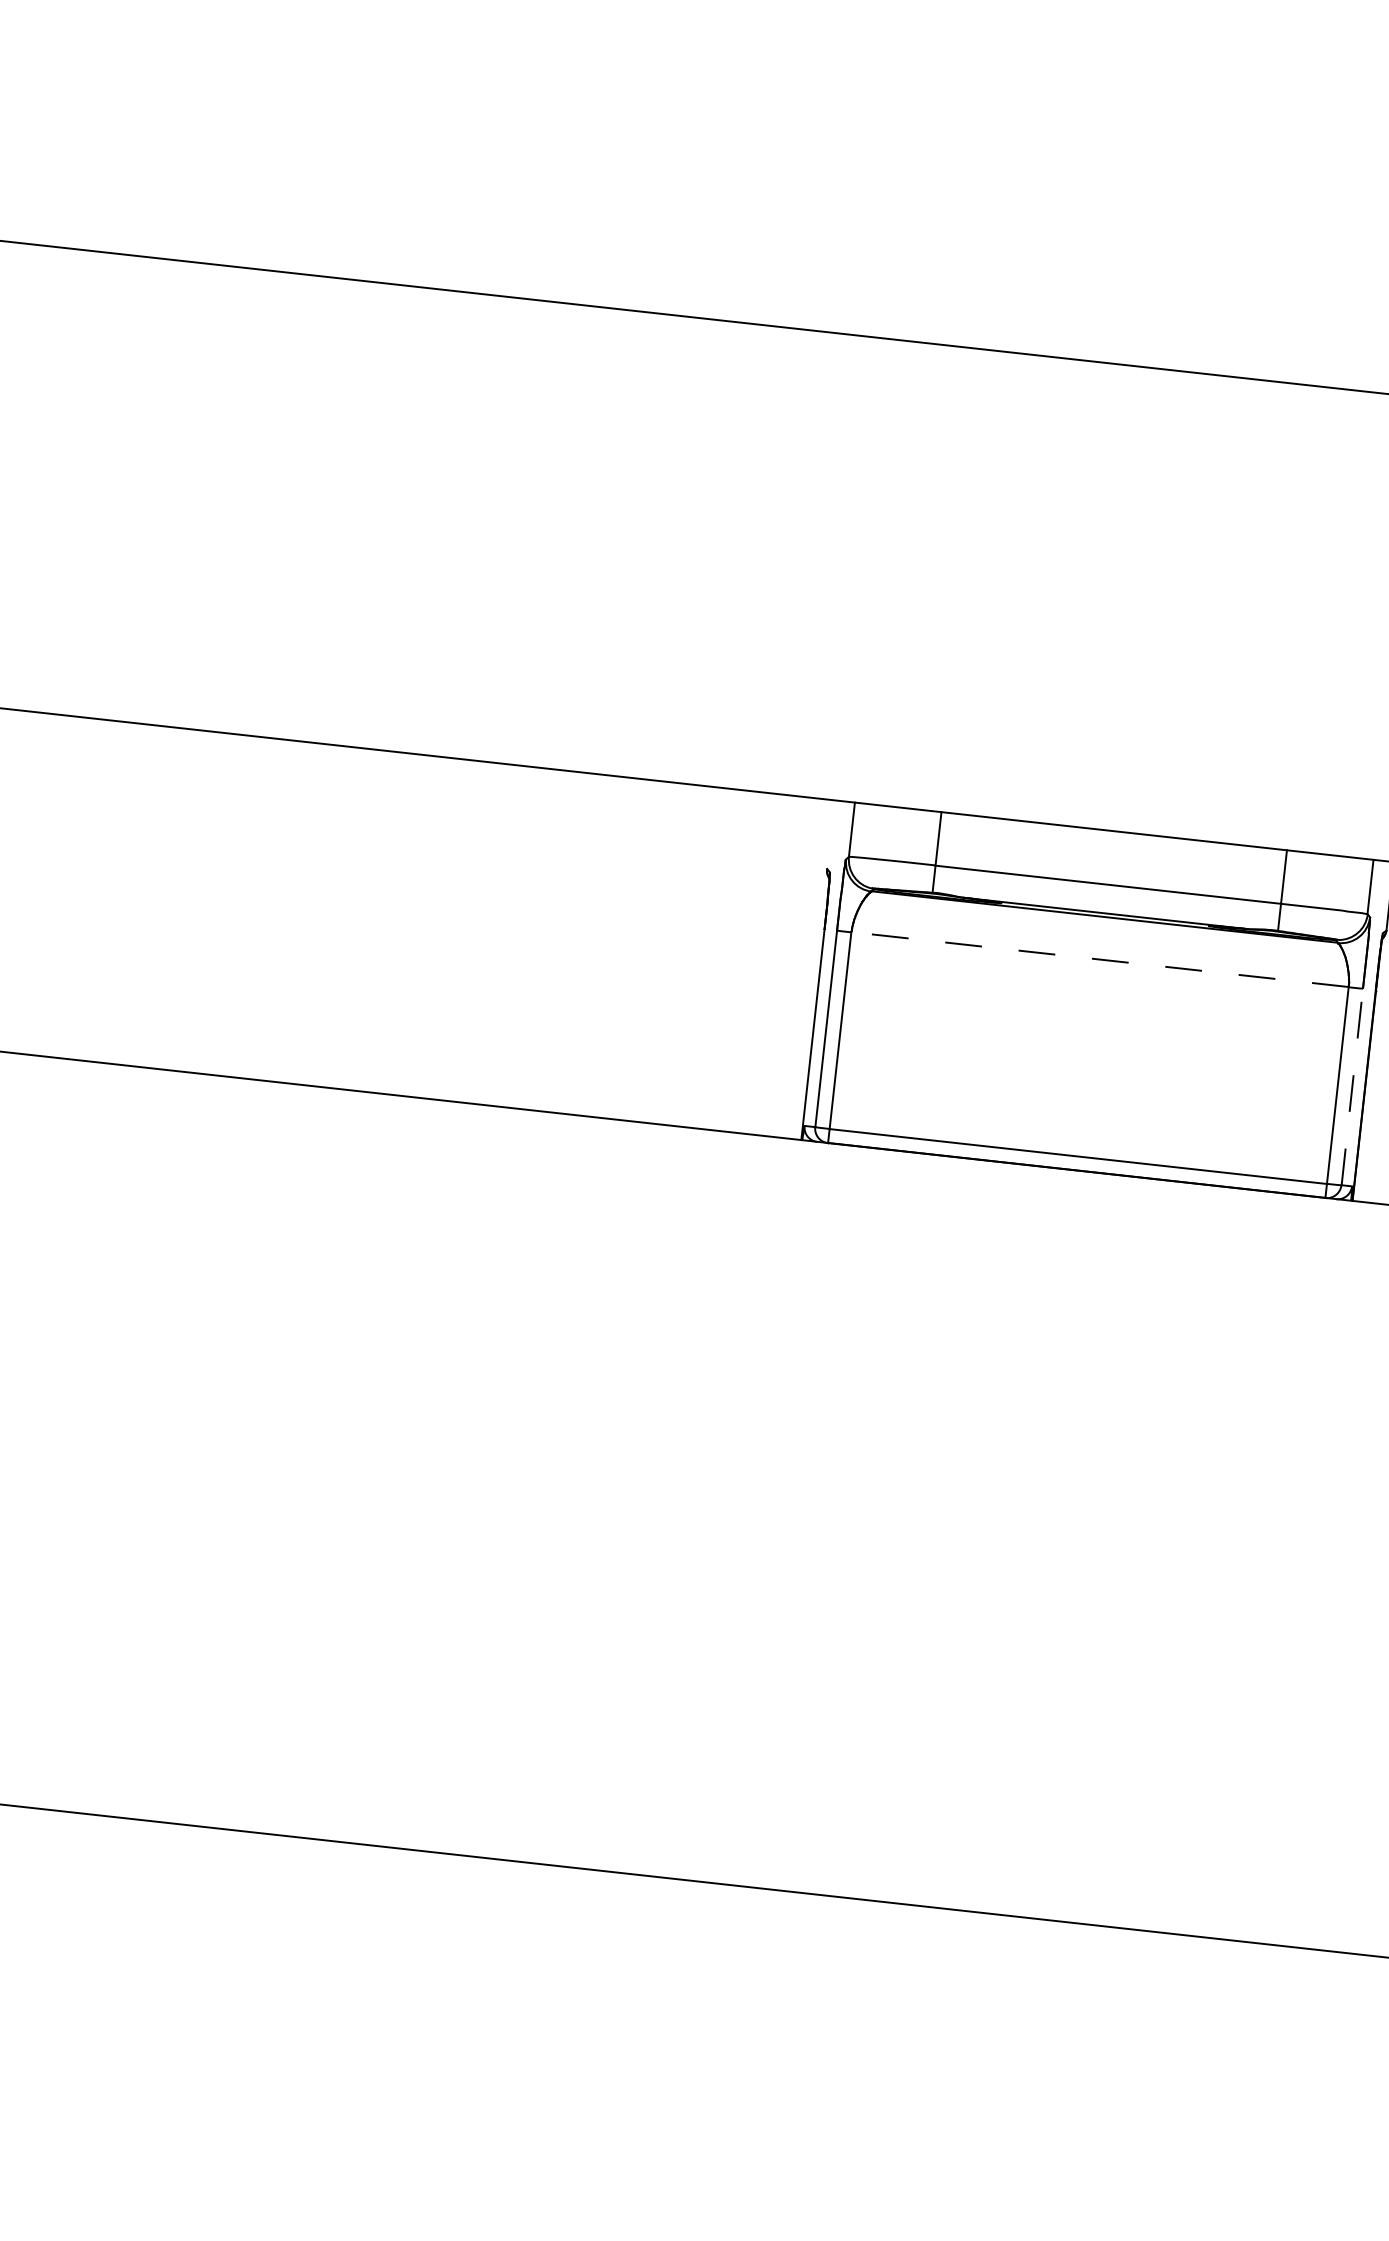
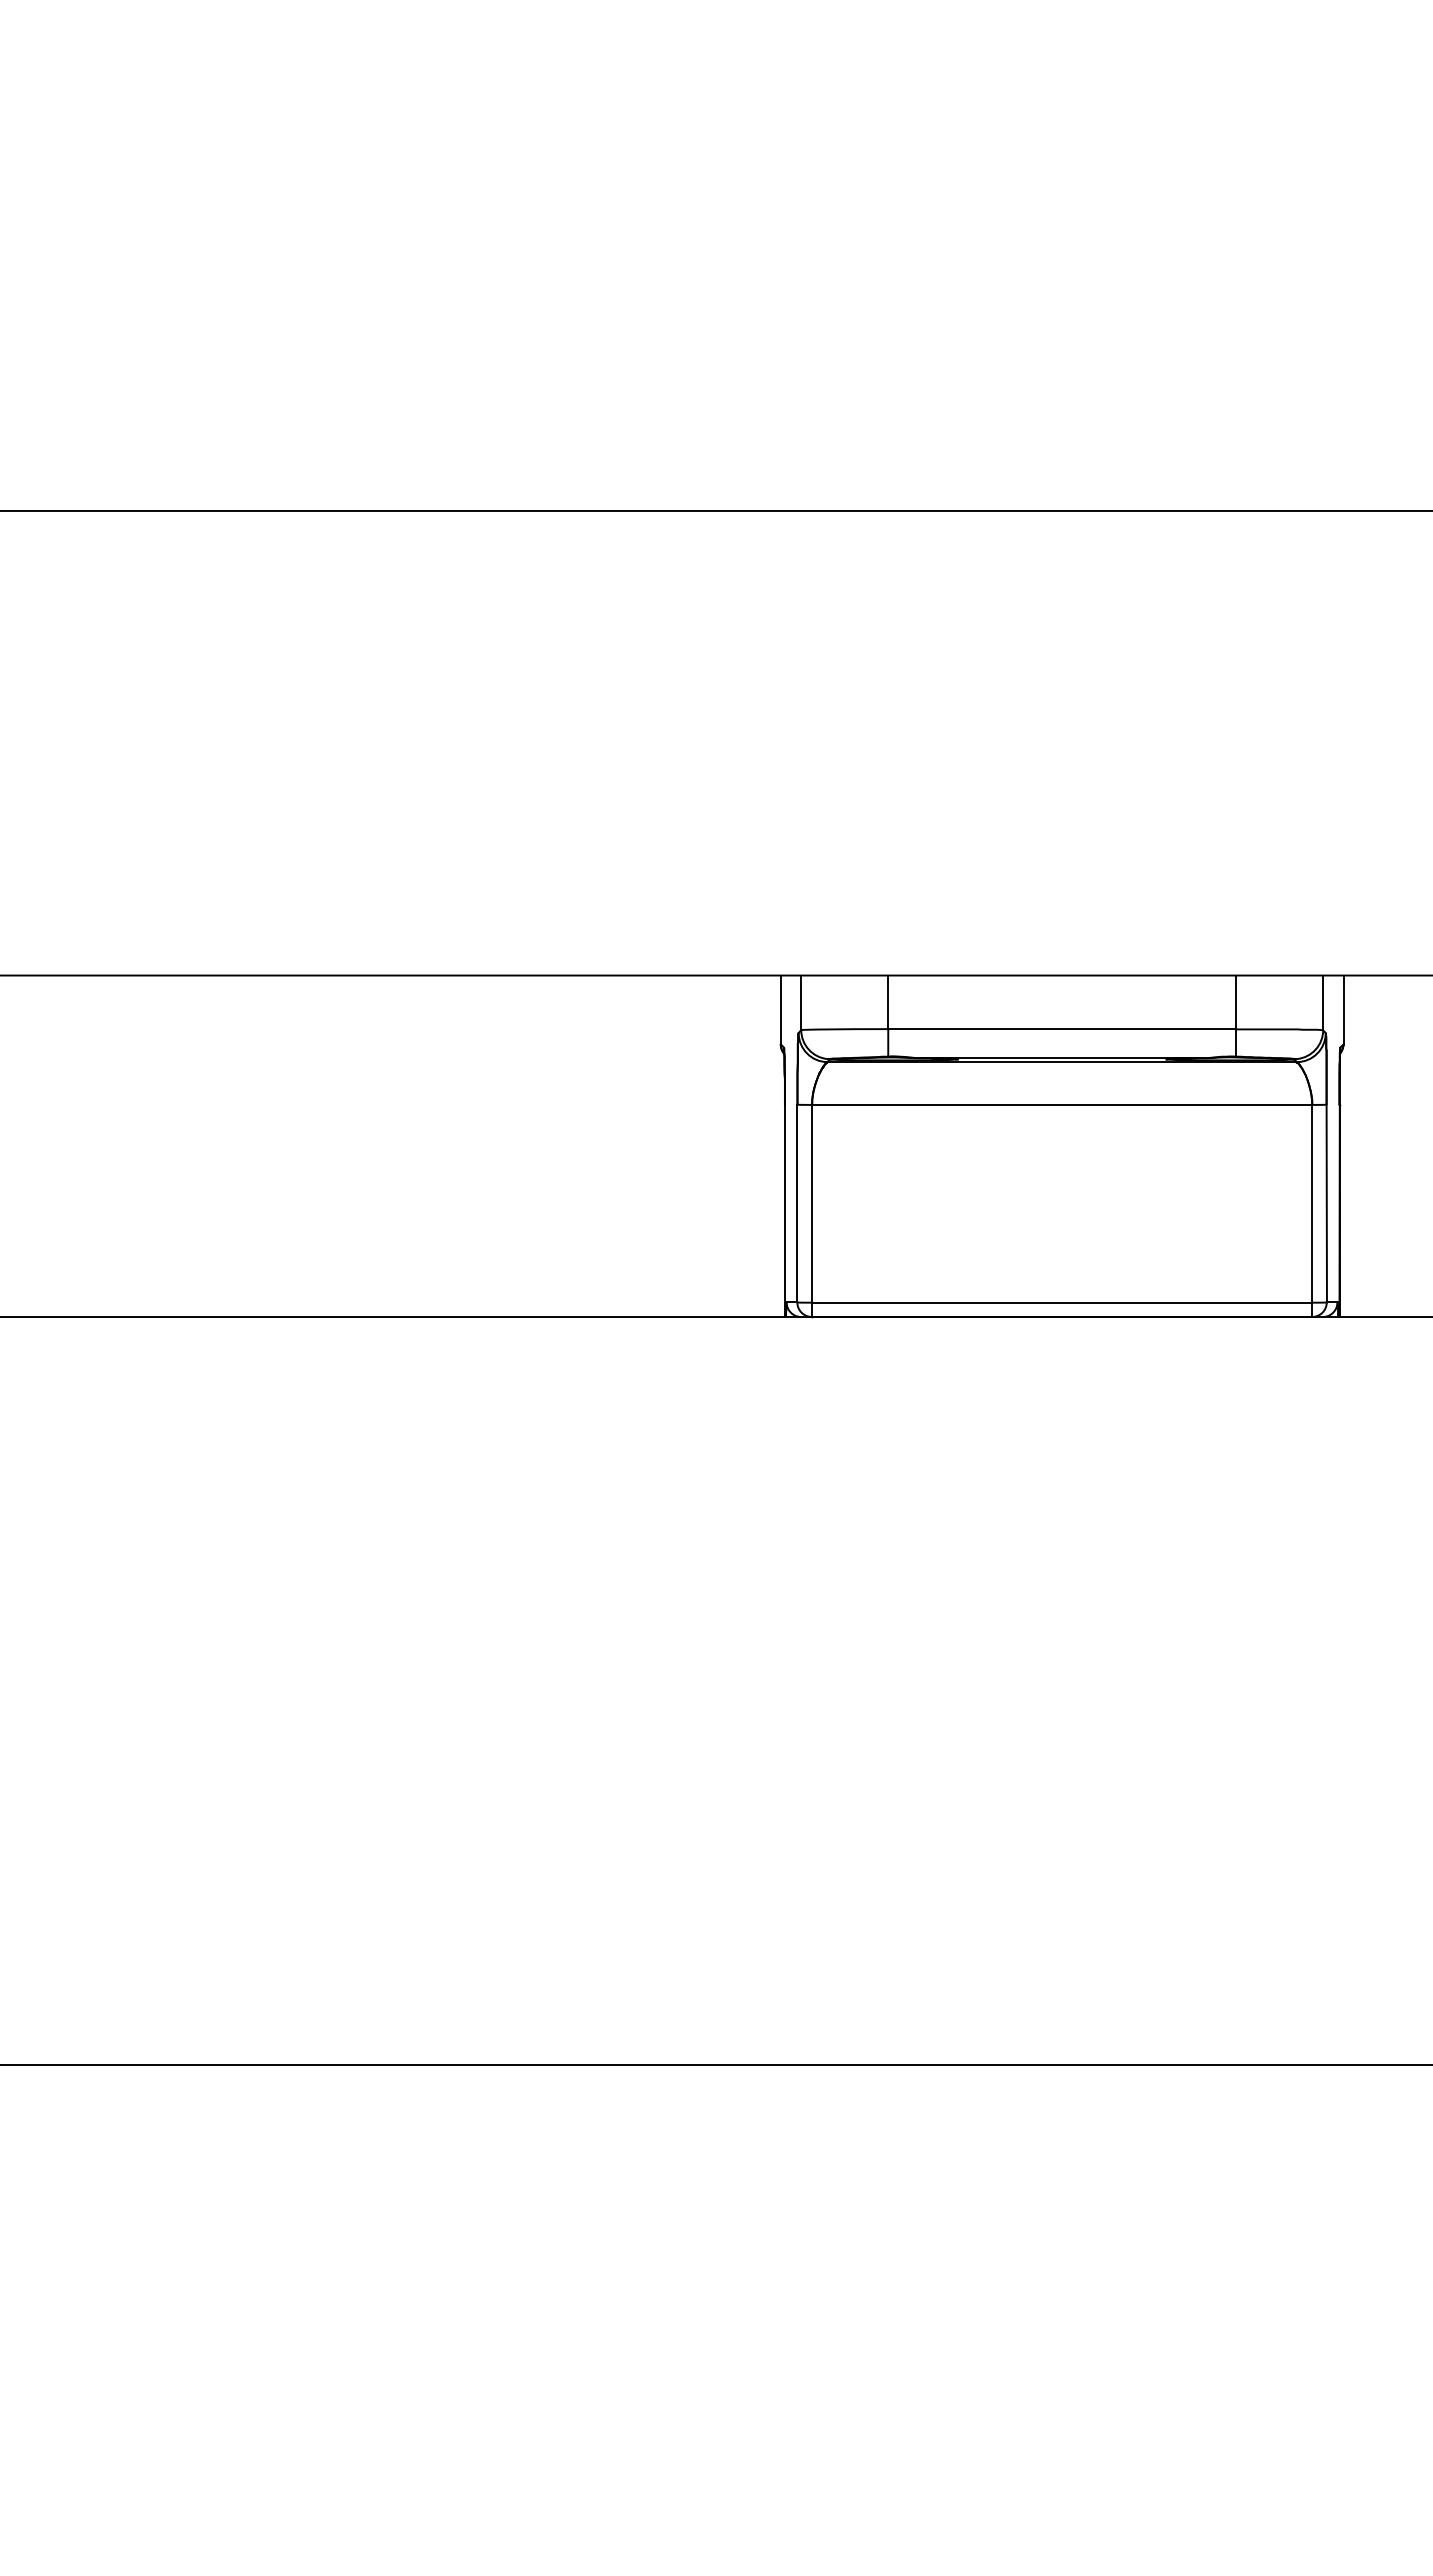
line: (830, 834) -> (780, 1009), added
line: (1099, 959) -> (1061, 1104), dashed -> solid
line: (1352, 1086) -> (1326, 1203), dashed -> solid

